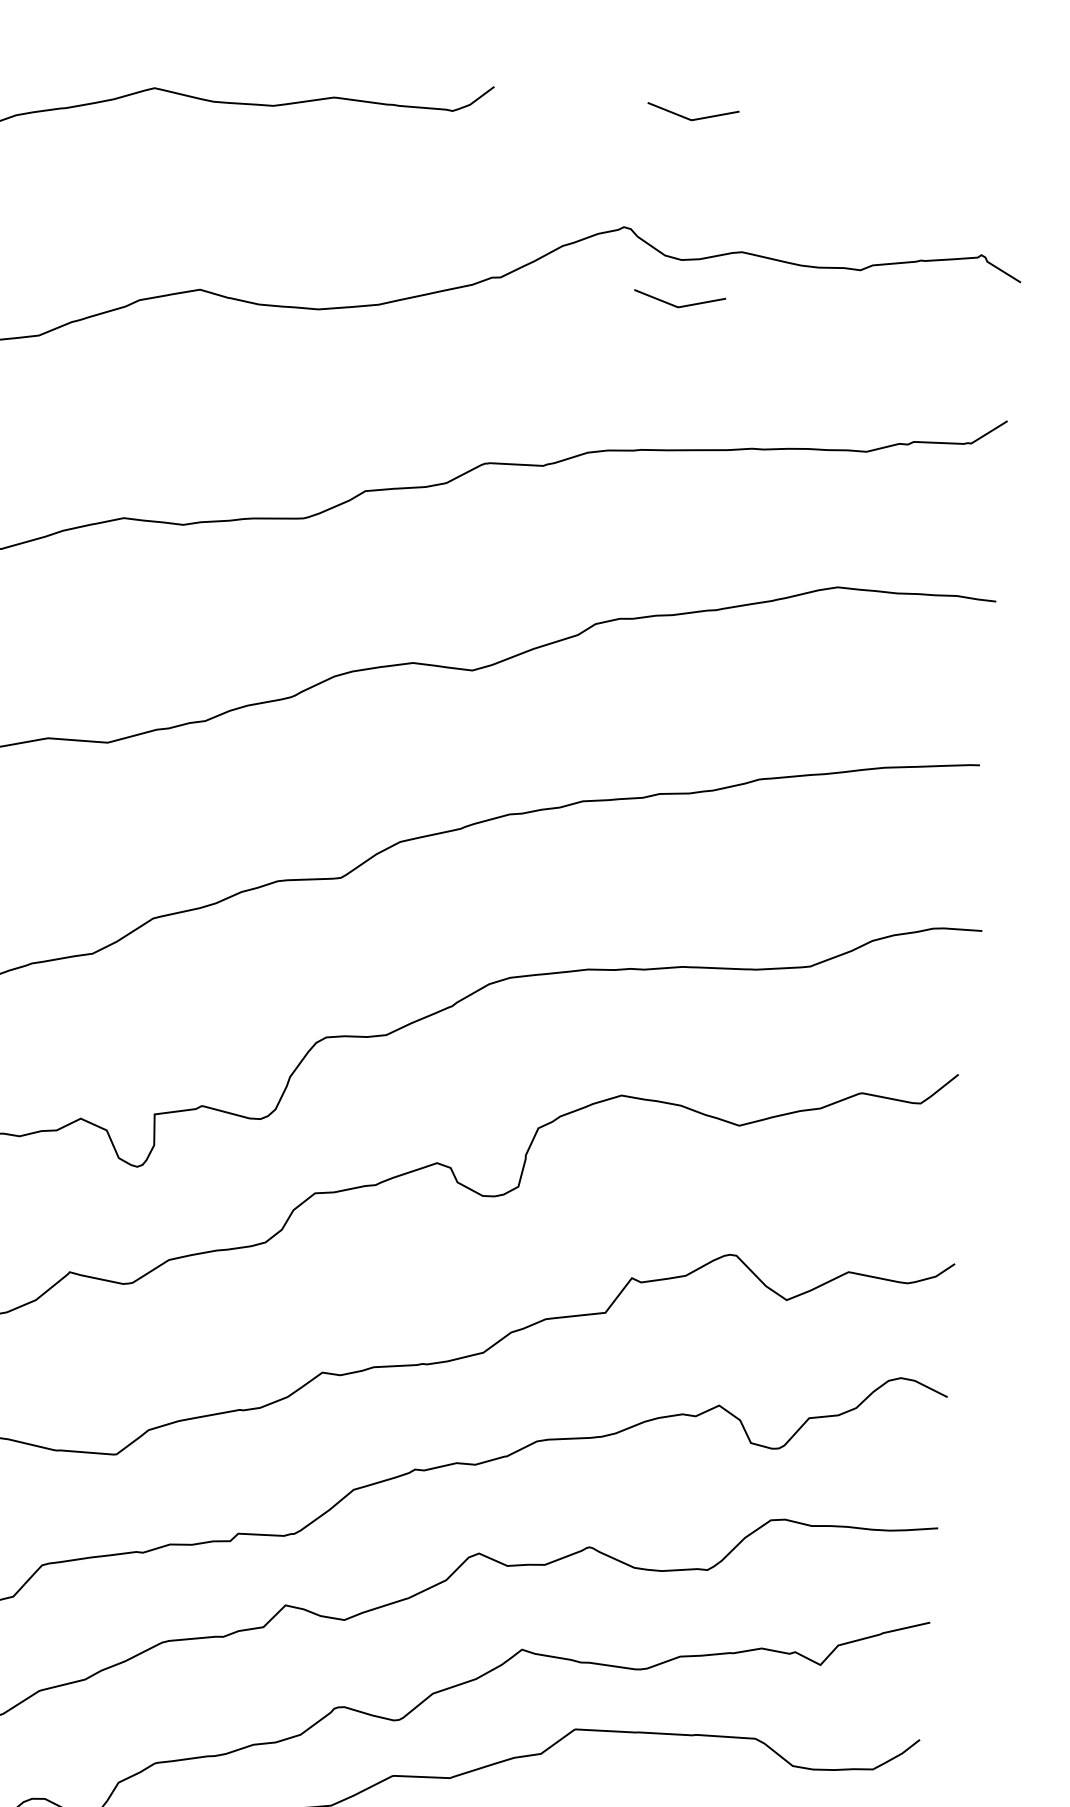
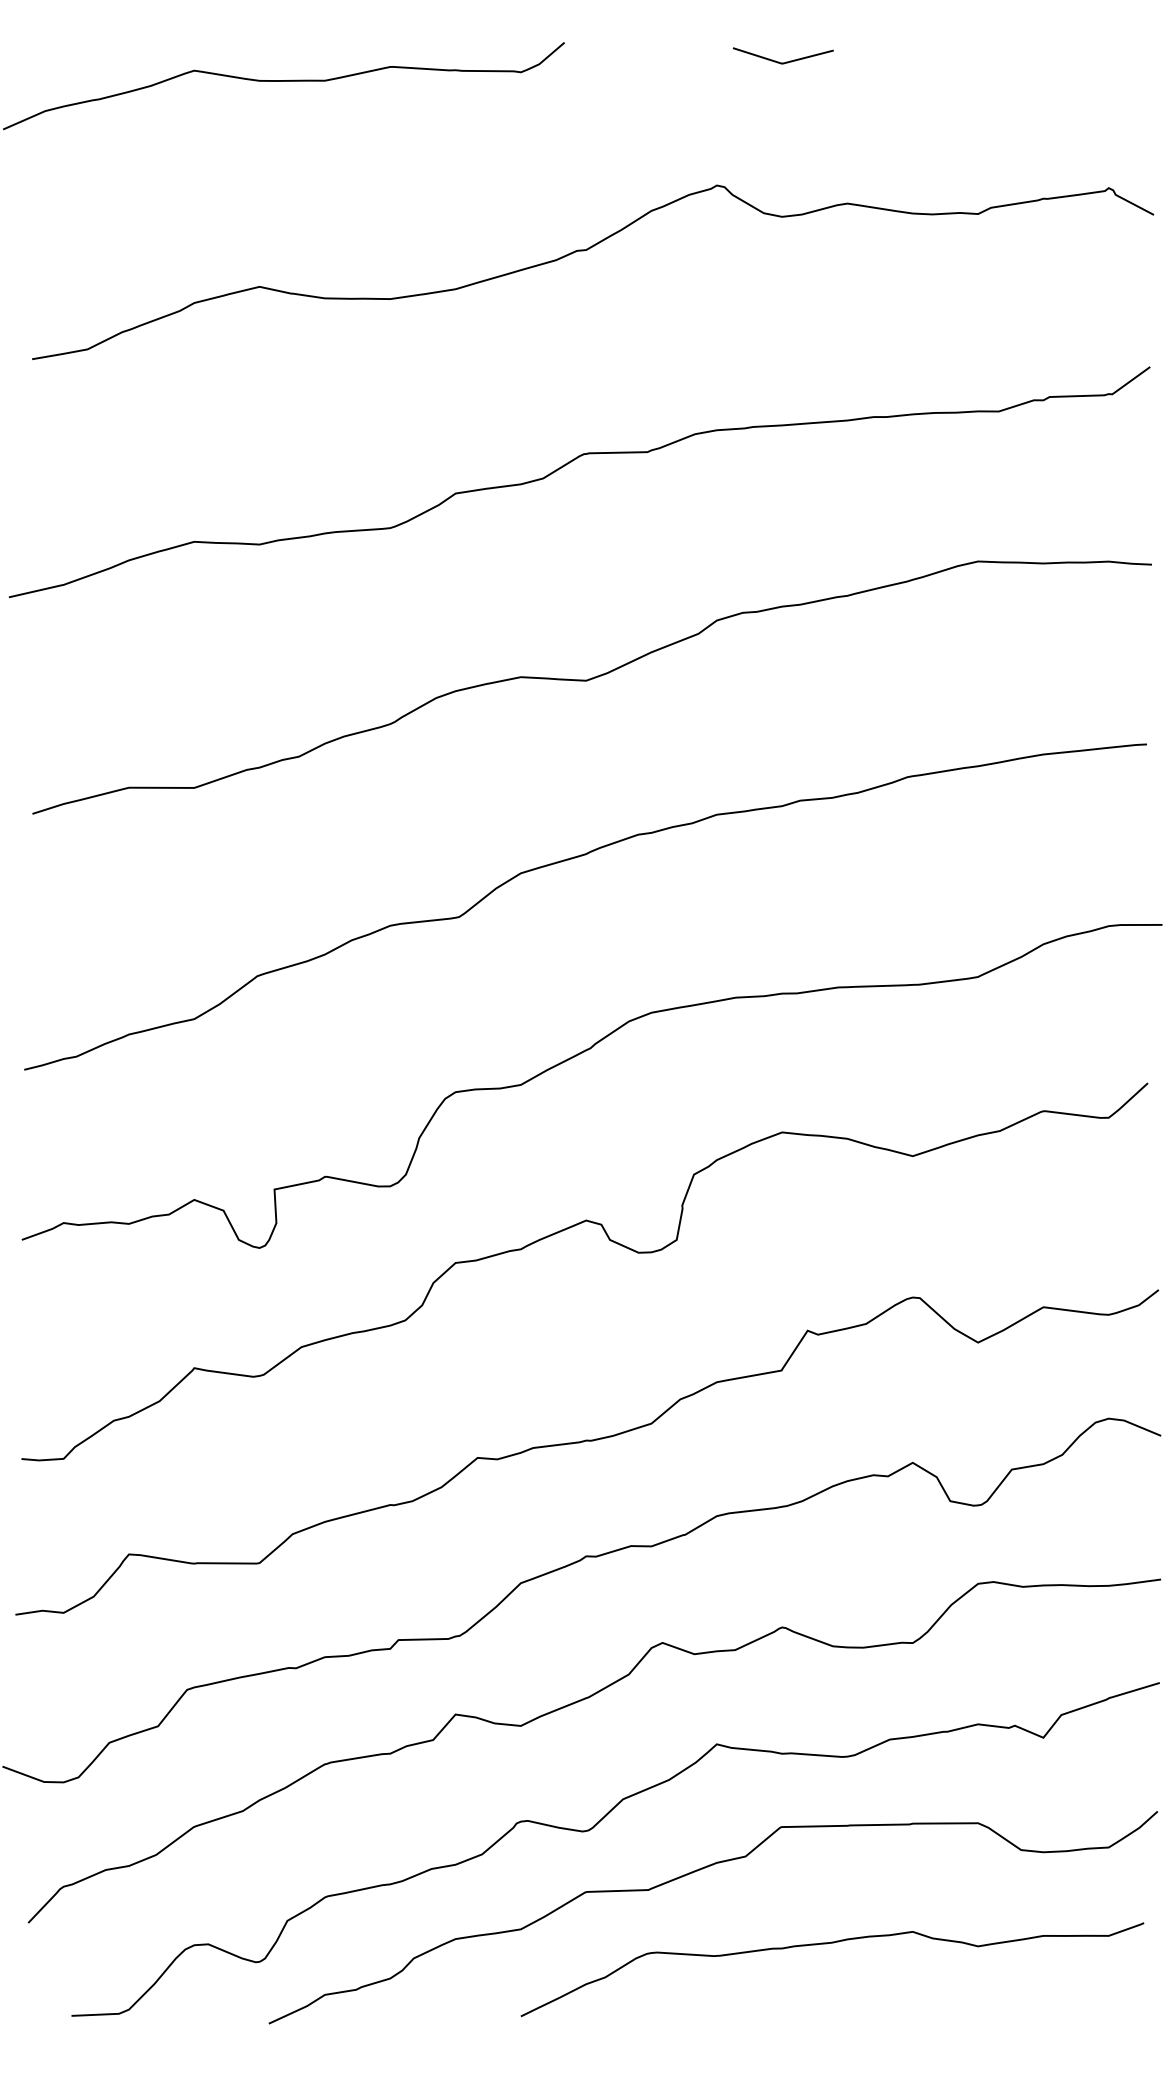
line: (678, 306) -> (782, 267), removed

